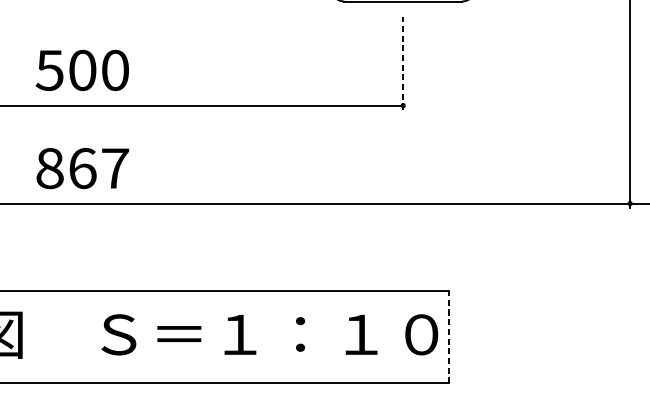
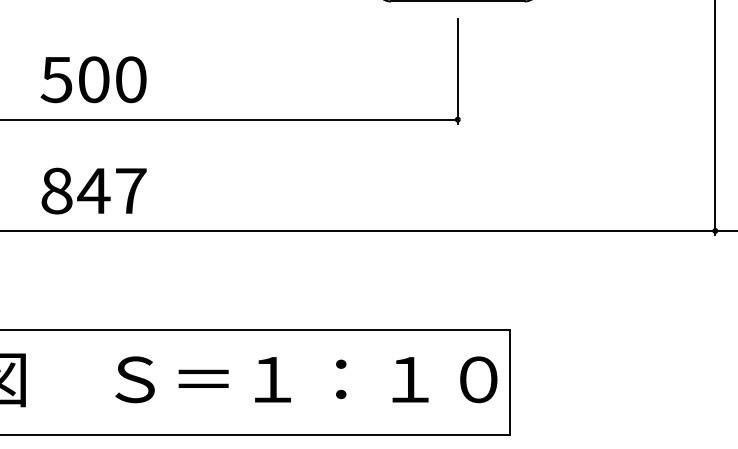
line: (402, 63) -> (457, 71), dashed -> solid
text: (82, 168) -> (93, 190), 867 -> 847
line: (448, 337) -> (509, 382), dashed -> solid

